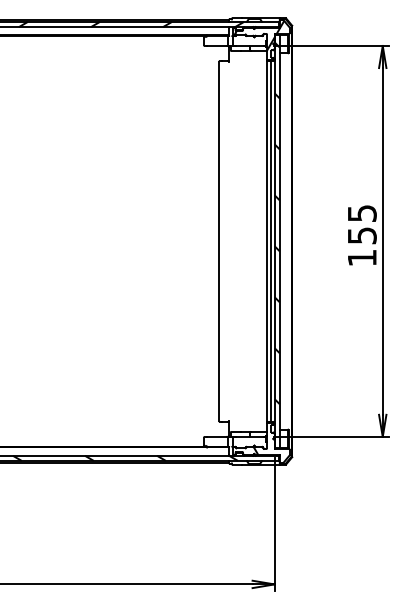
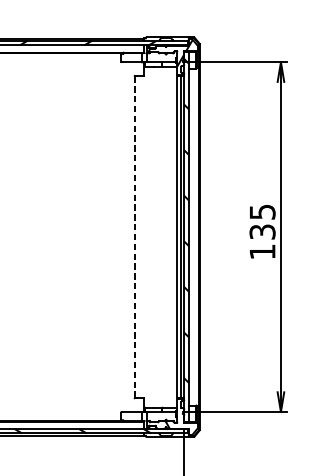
text: (361, 235) -> (261, 231), 155 -> 135
line: (219, 241) -> (134, 237), solid -> dashed

